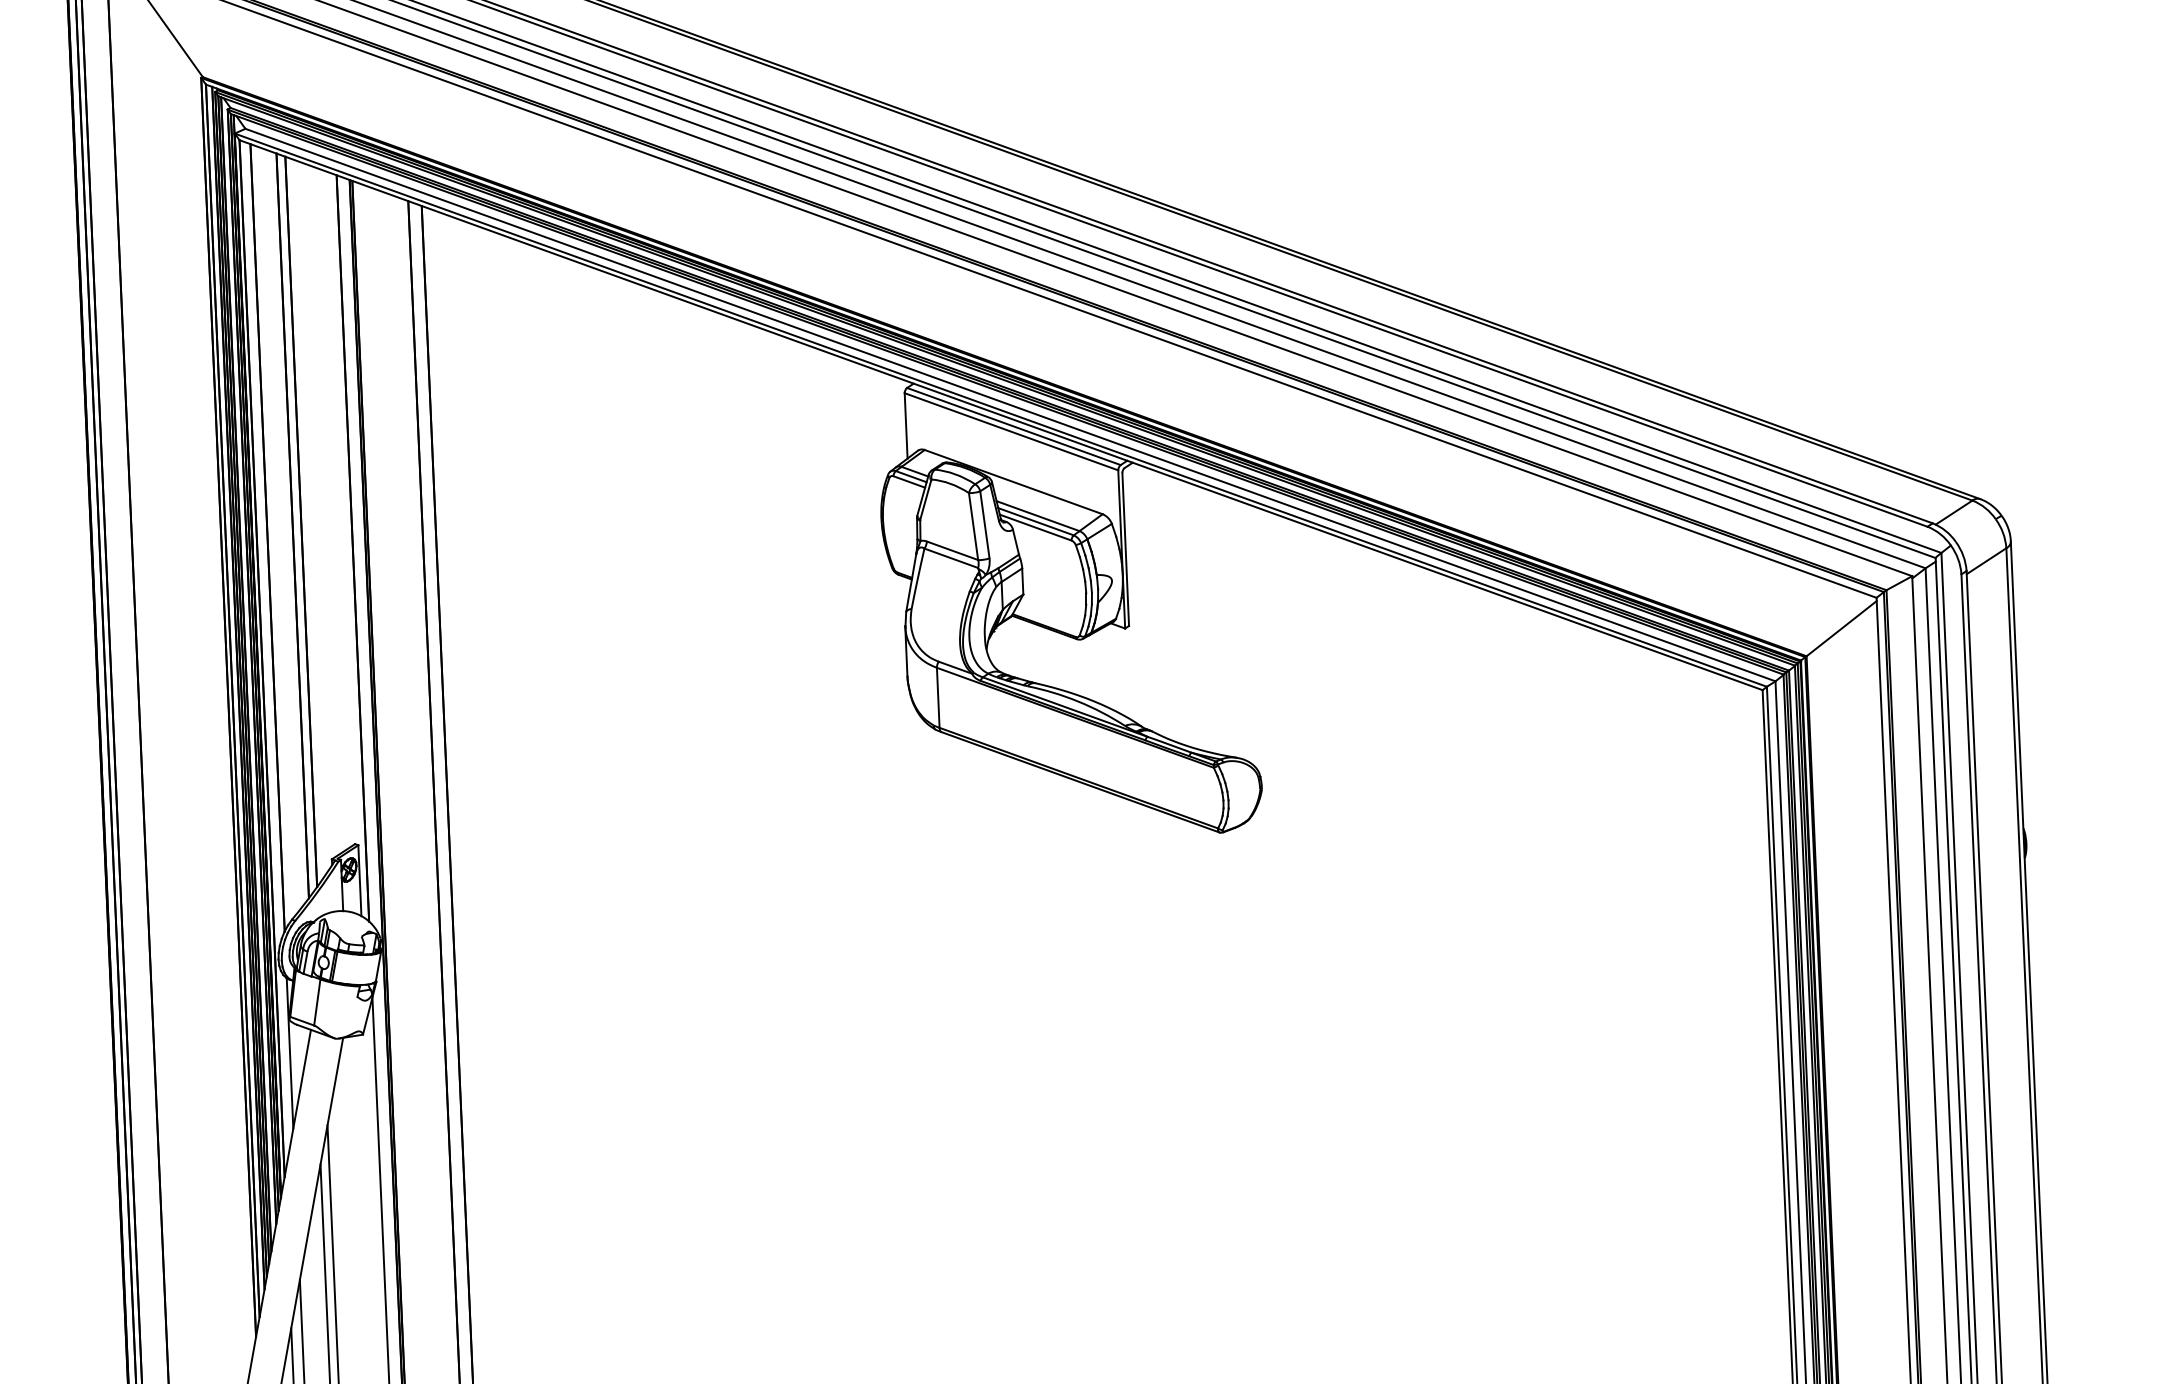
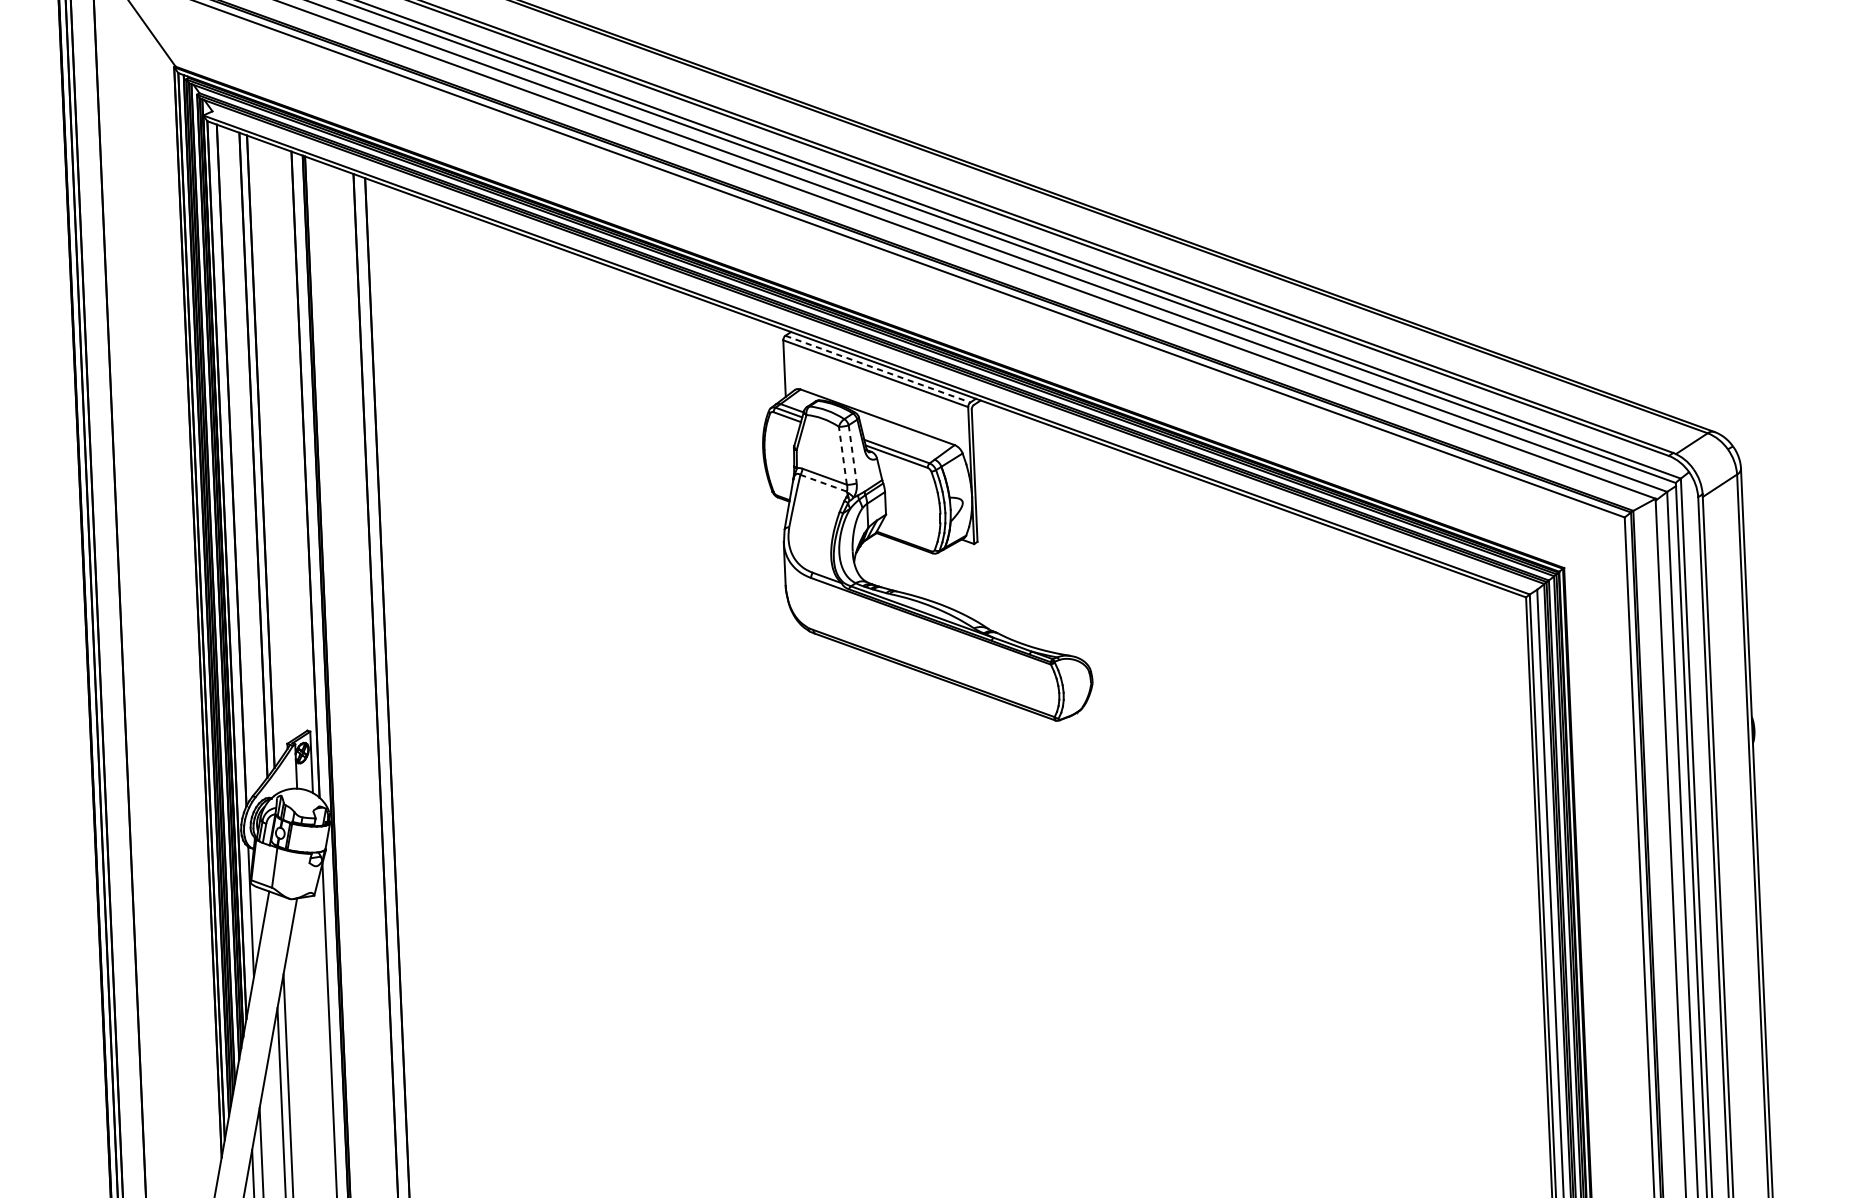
line: (1010, 404) -> (874, 350), removed
line: (1013, 426) -> (877, 369), solid -> dashed
line: (1037, 516) -> (898, 447), removed
line: (984, 524) -> (852, 453), solid -> dashed
line: (973, 526) -> (842, 455), solid -> dashed
line: (950, 558) -> (822, 483), solid -> dashed
line: (1841, 628) -> (1594, 544), removed
line: (937, 697) -> (811, 603), removed

